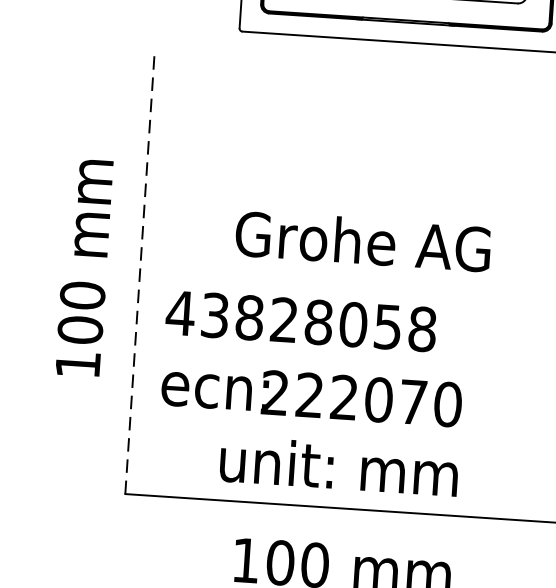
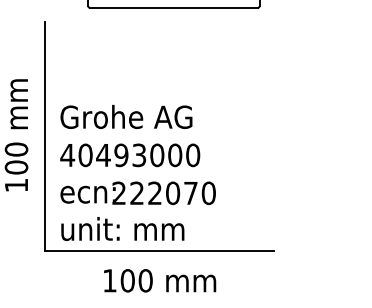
text: (363, 240) -> (126, 116), moved
line: (140, 272) -> (45, 135), dashed -> solid
text: (319, 322) -> (139, 155), 43828058 -> 40493000
text: (338, 467) -> (122, 229), moved

